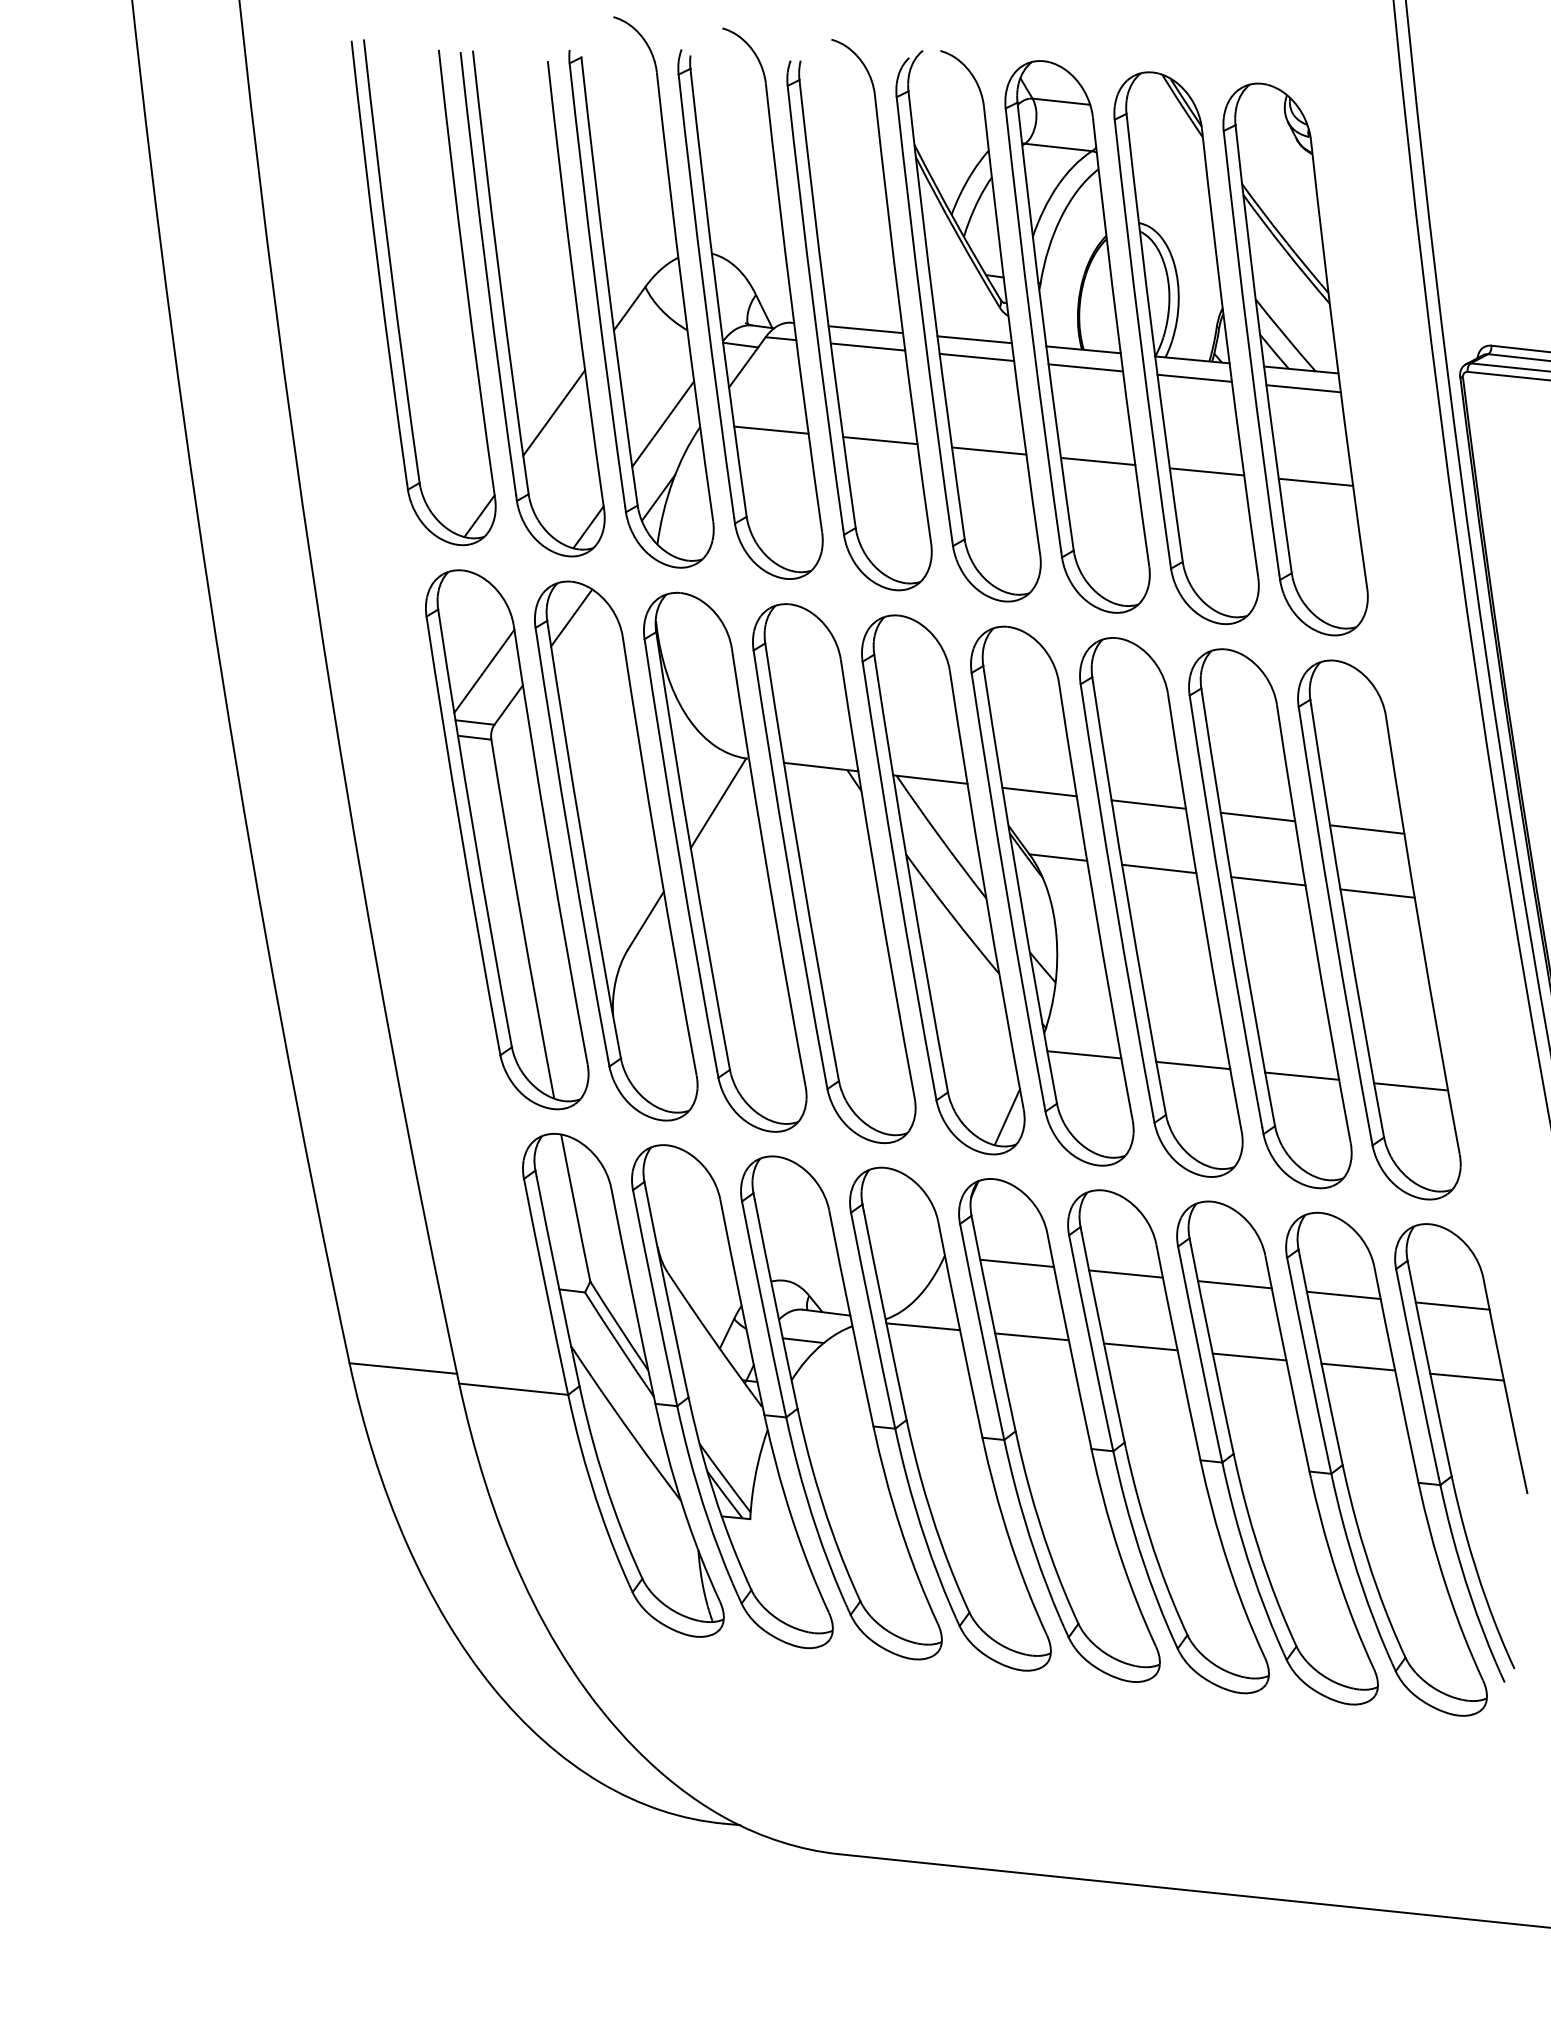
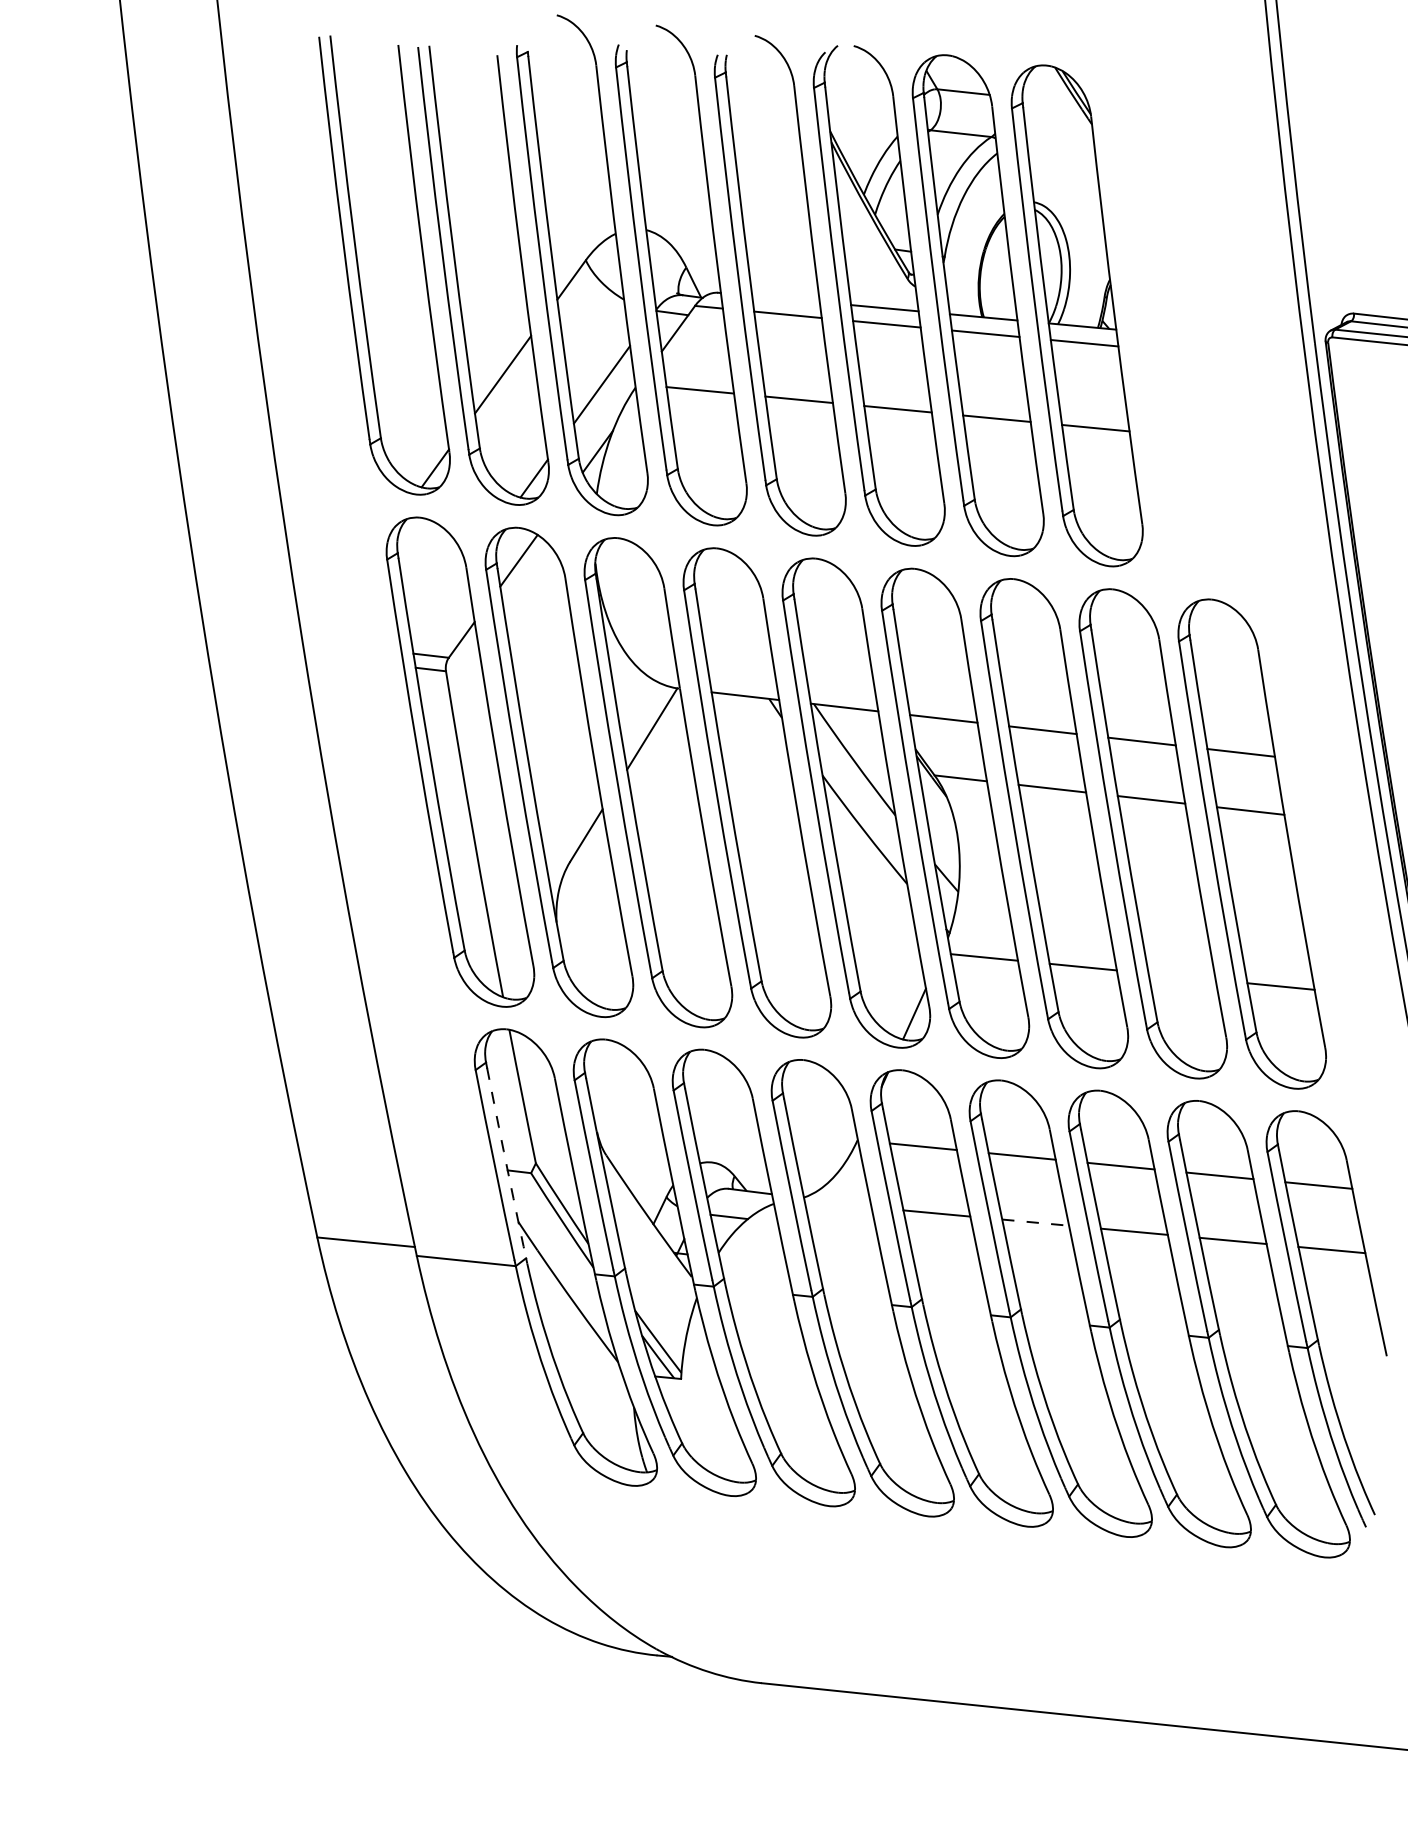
line: (865, 329) -> (785, 298), removed
part: (1295, 359) -> (1176, 326), removed
line: (484, 670) -> (439, 608), removed
line: (1302, 1075) -> (1182, 976), removed
arc: (557, 1281) -> (506, 1163), solid -> dashed
line: (922, 1326) -> (837, 1204), removed
line: (1140, 1346) -> (1035, 1222), solid -> dashed

